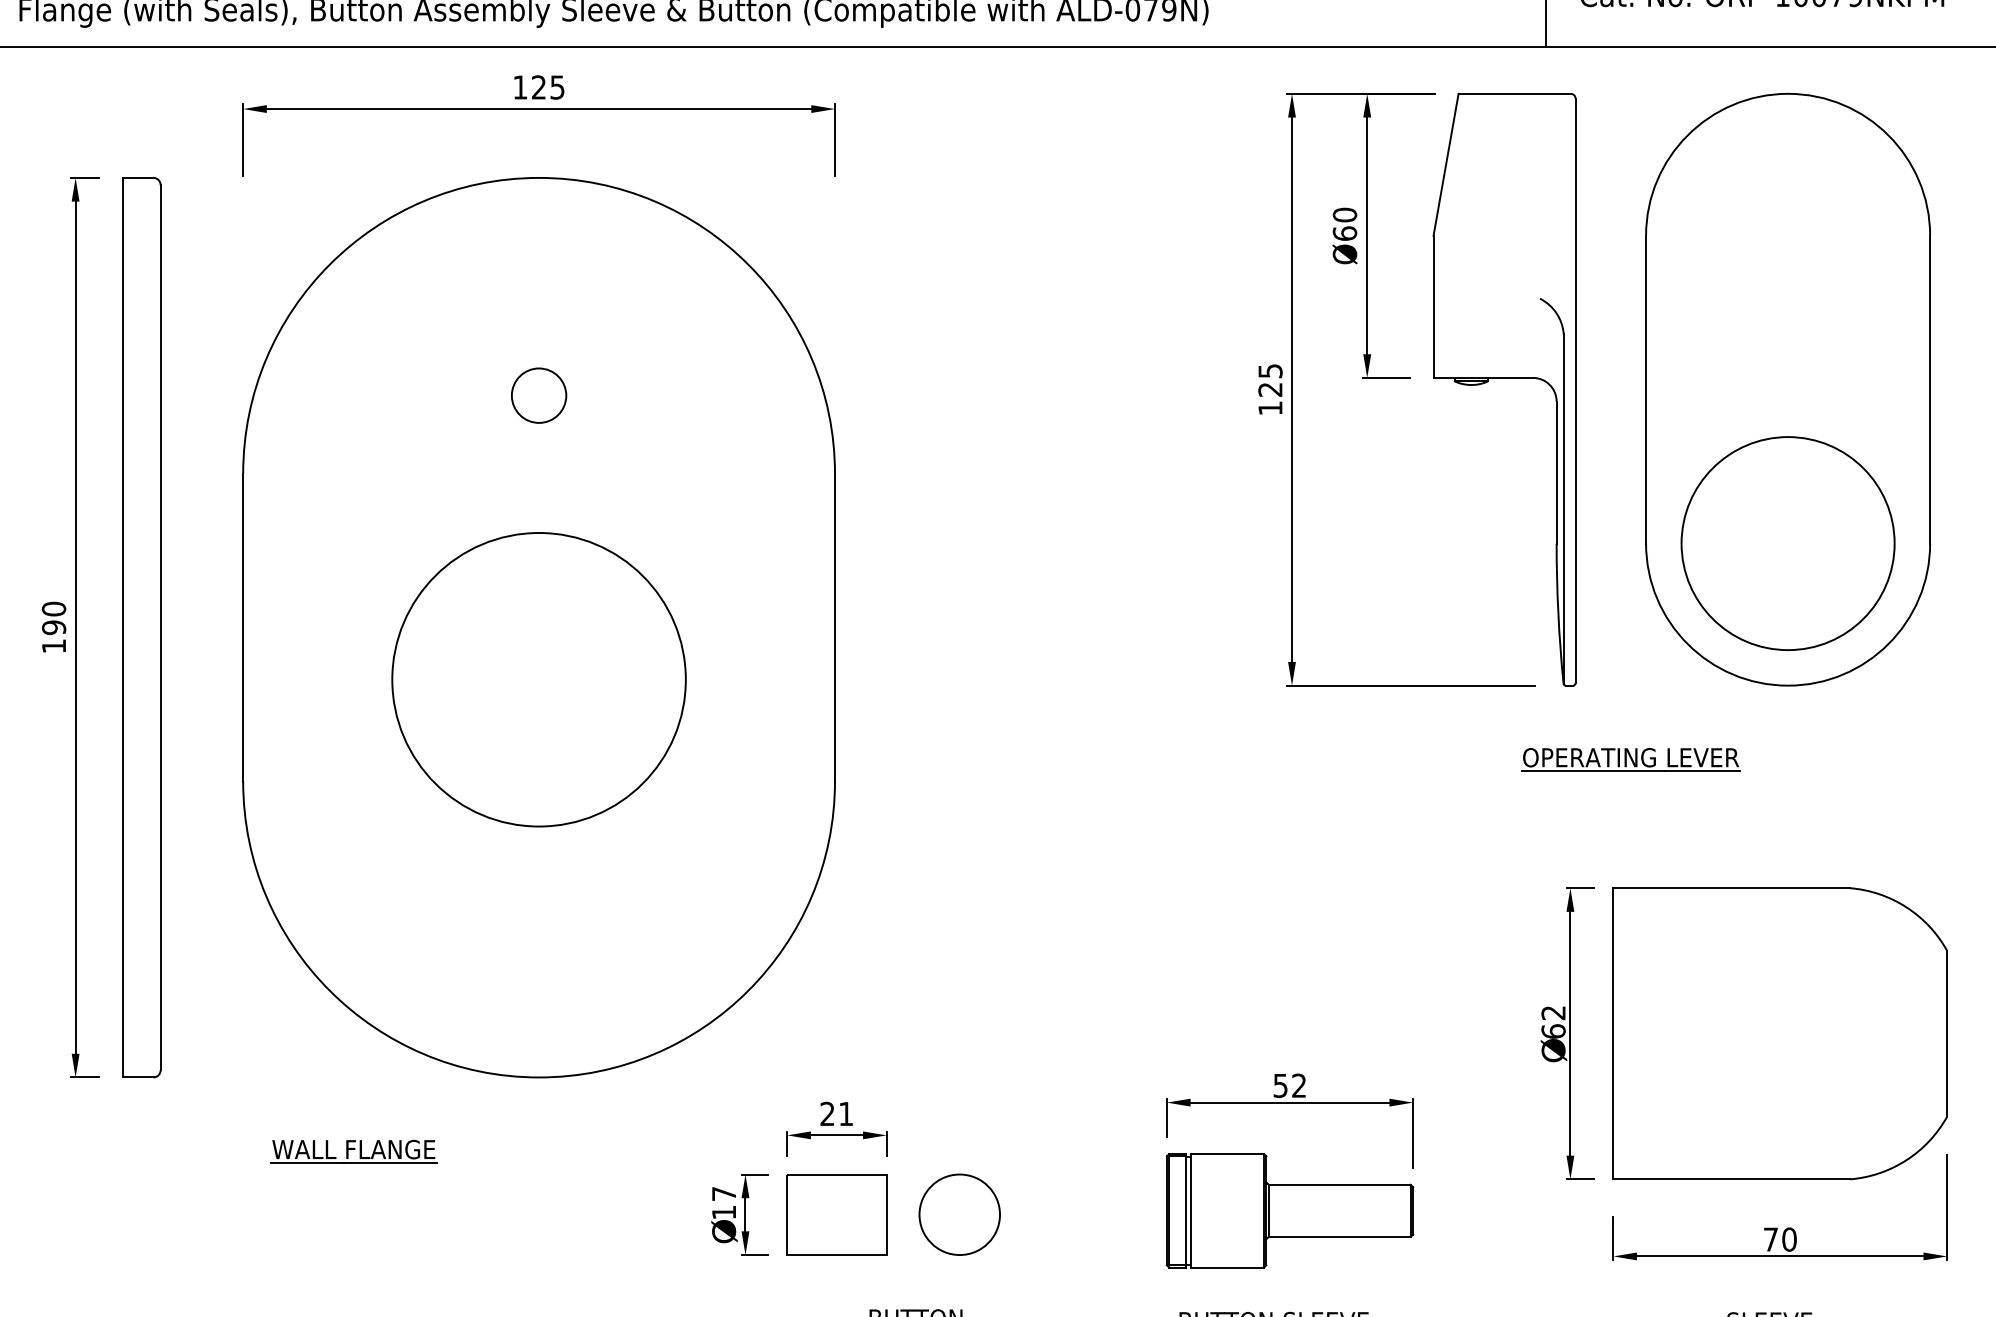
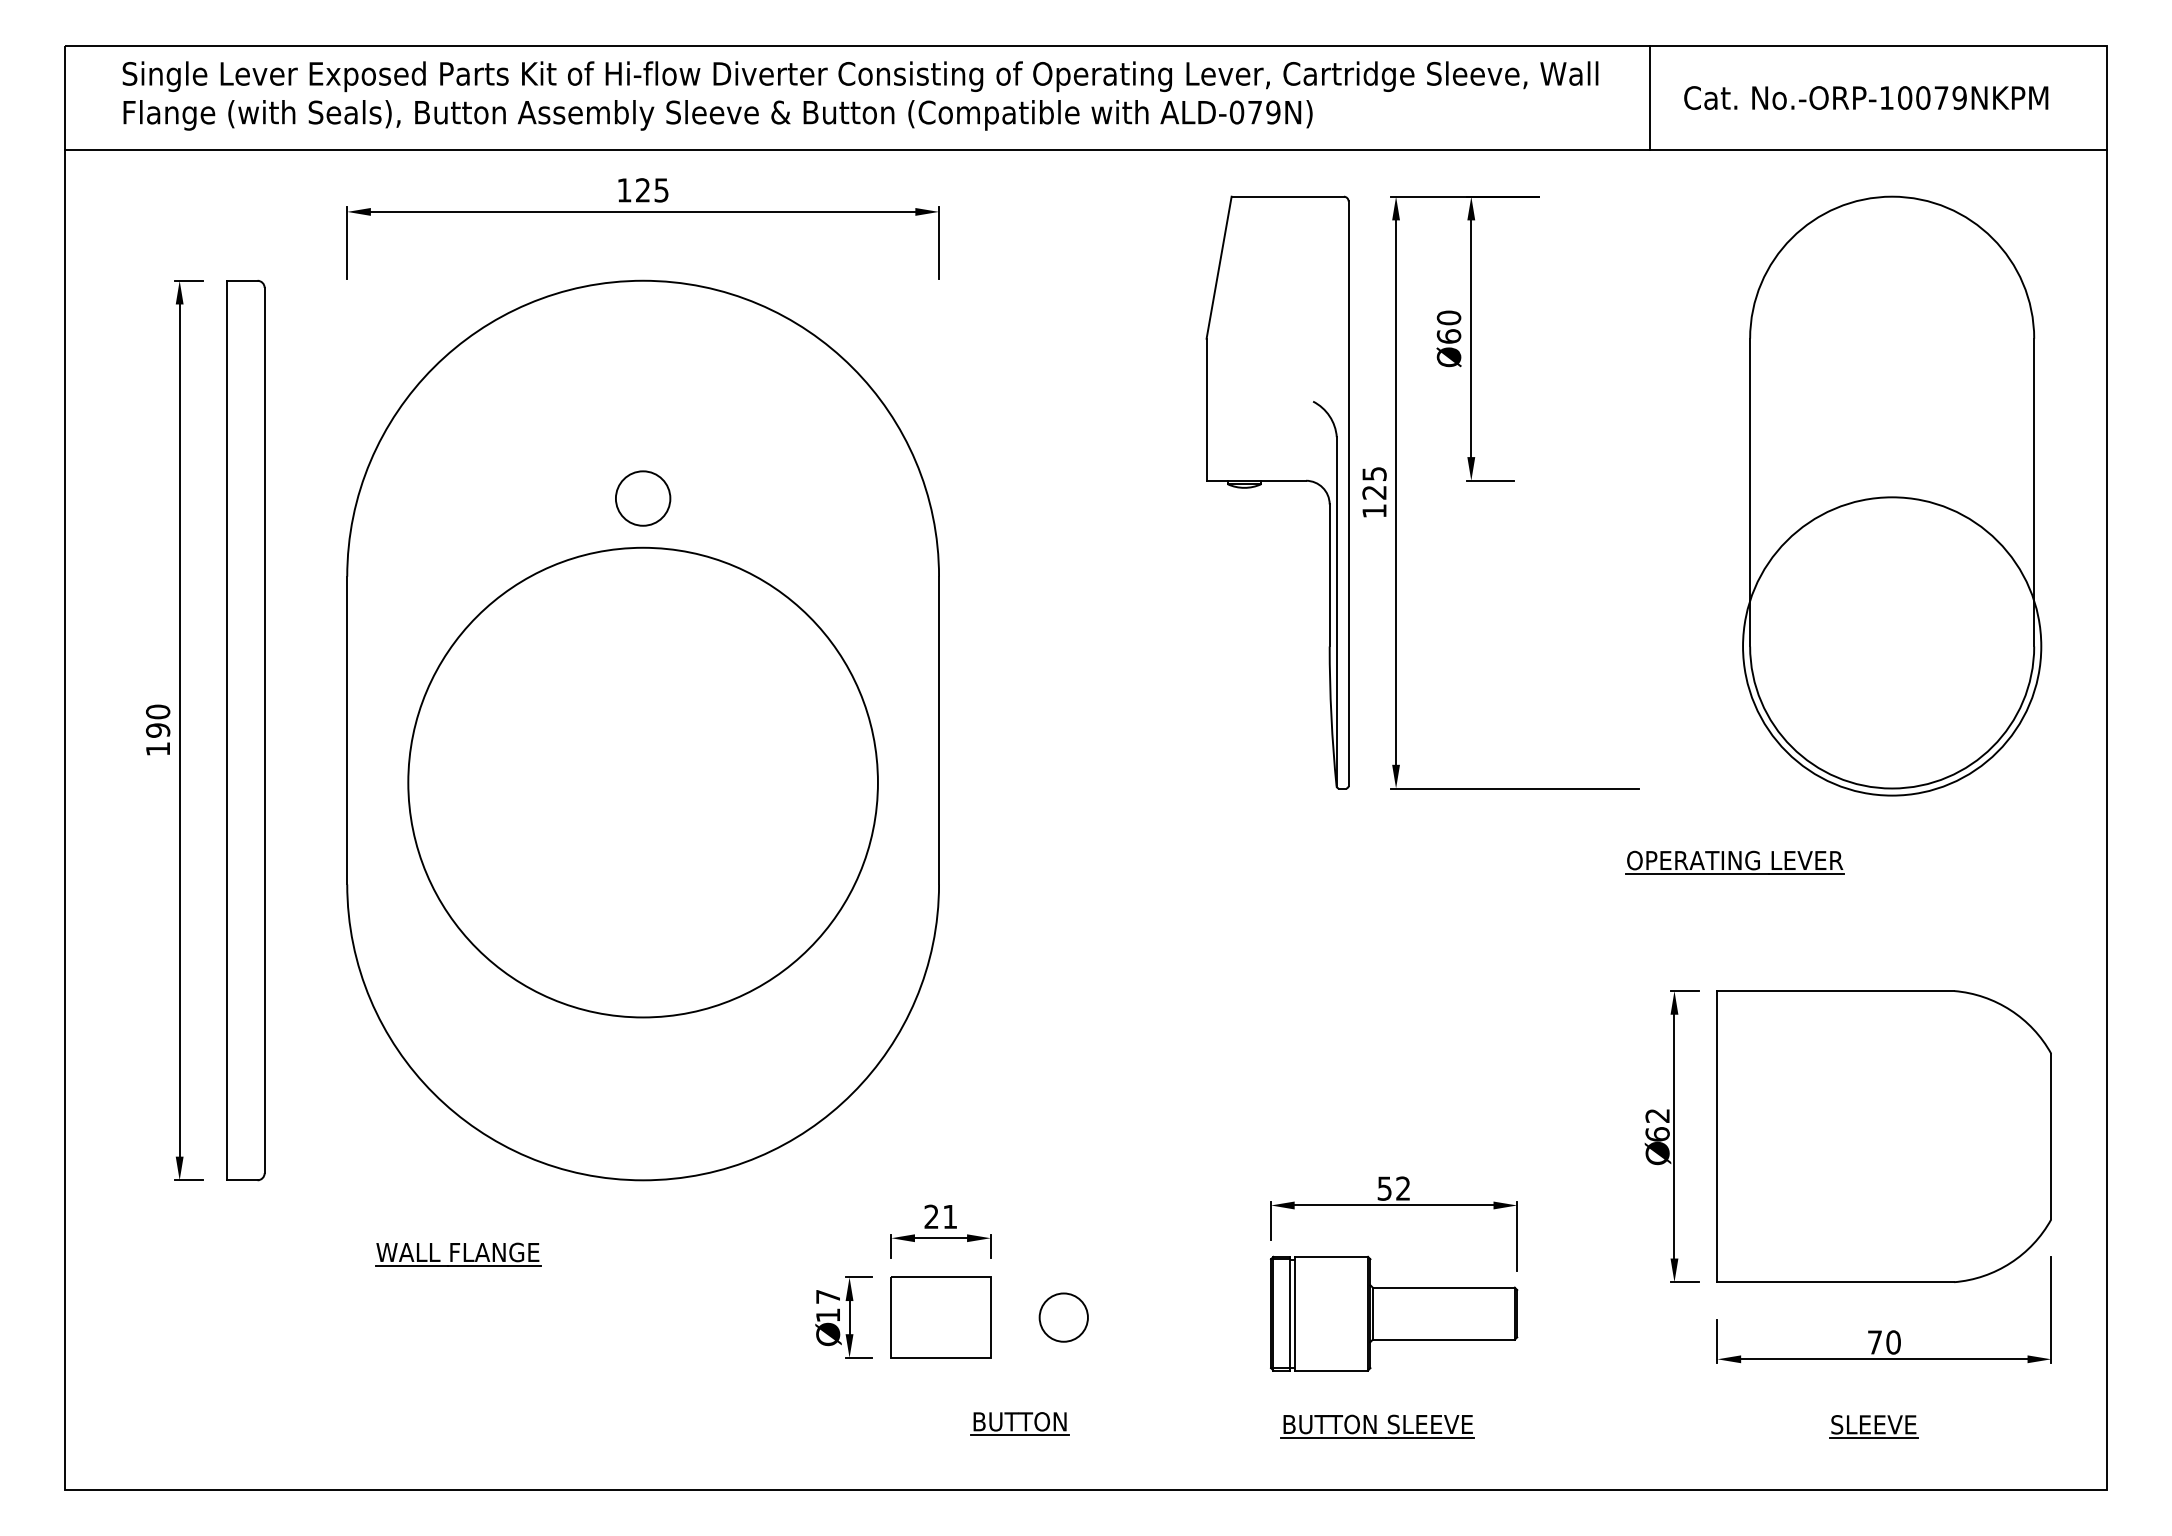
part: (1504, 378) -> (1277, 481), moved
circle: (1787, 543) -> (1891, 646), size x1.4
circle: (538, 679) -> (642, 782), size x1.6
circle: (959, 1214) -> (1063, 1317), size x0.6

